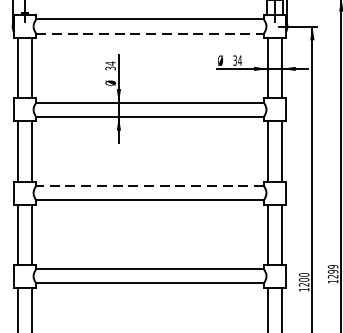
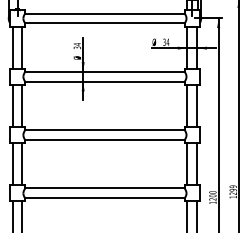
line: (149, 33) -> (104, 23), dashed -> solid
line: (149, 186) -> (104, 130), dashed -> solid

